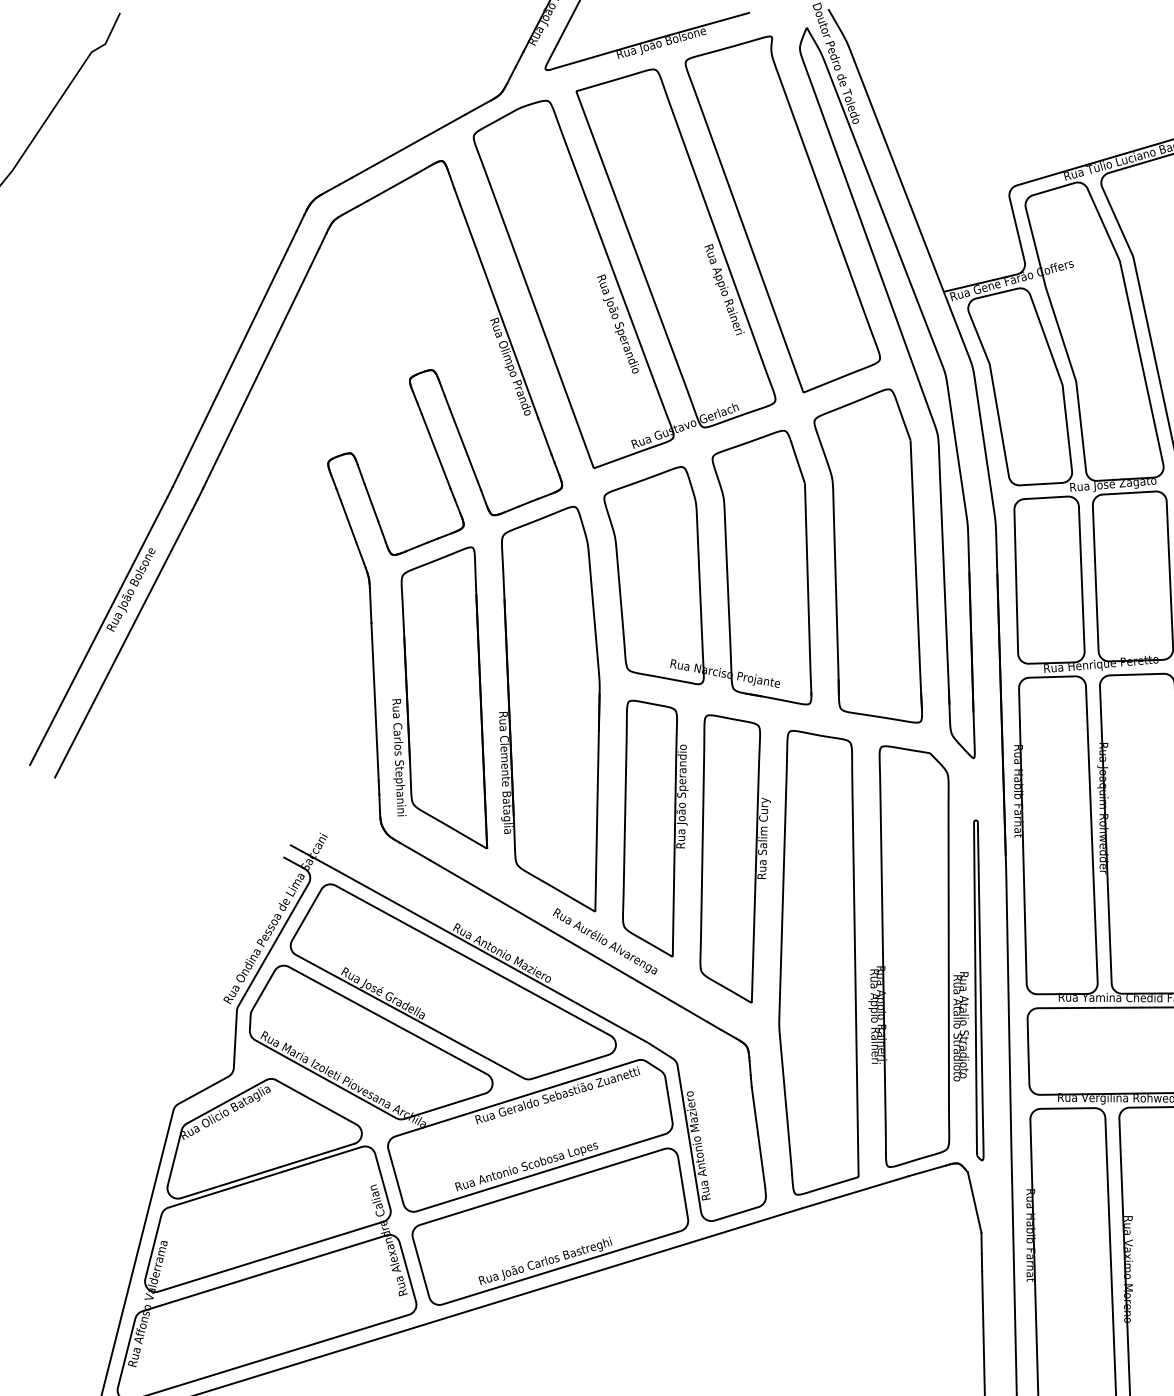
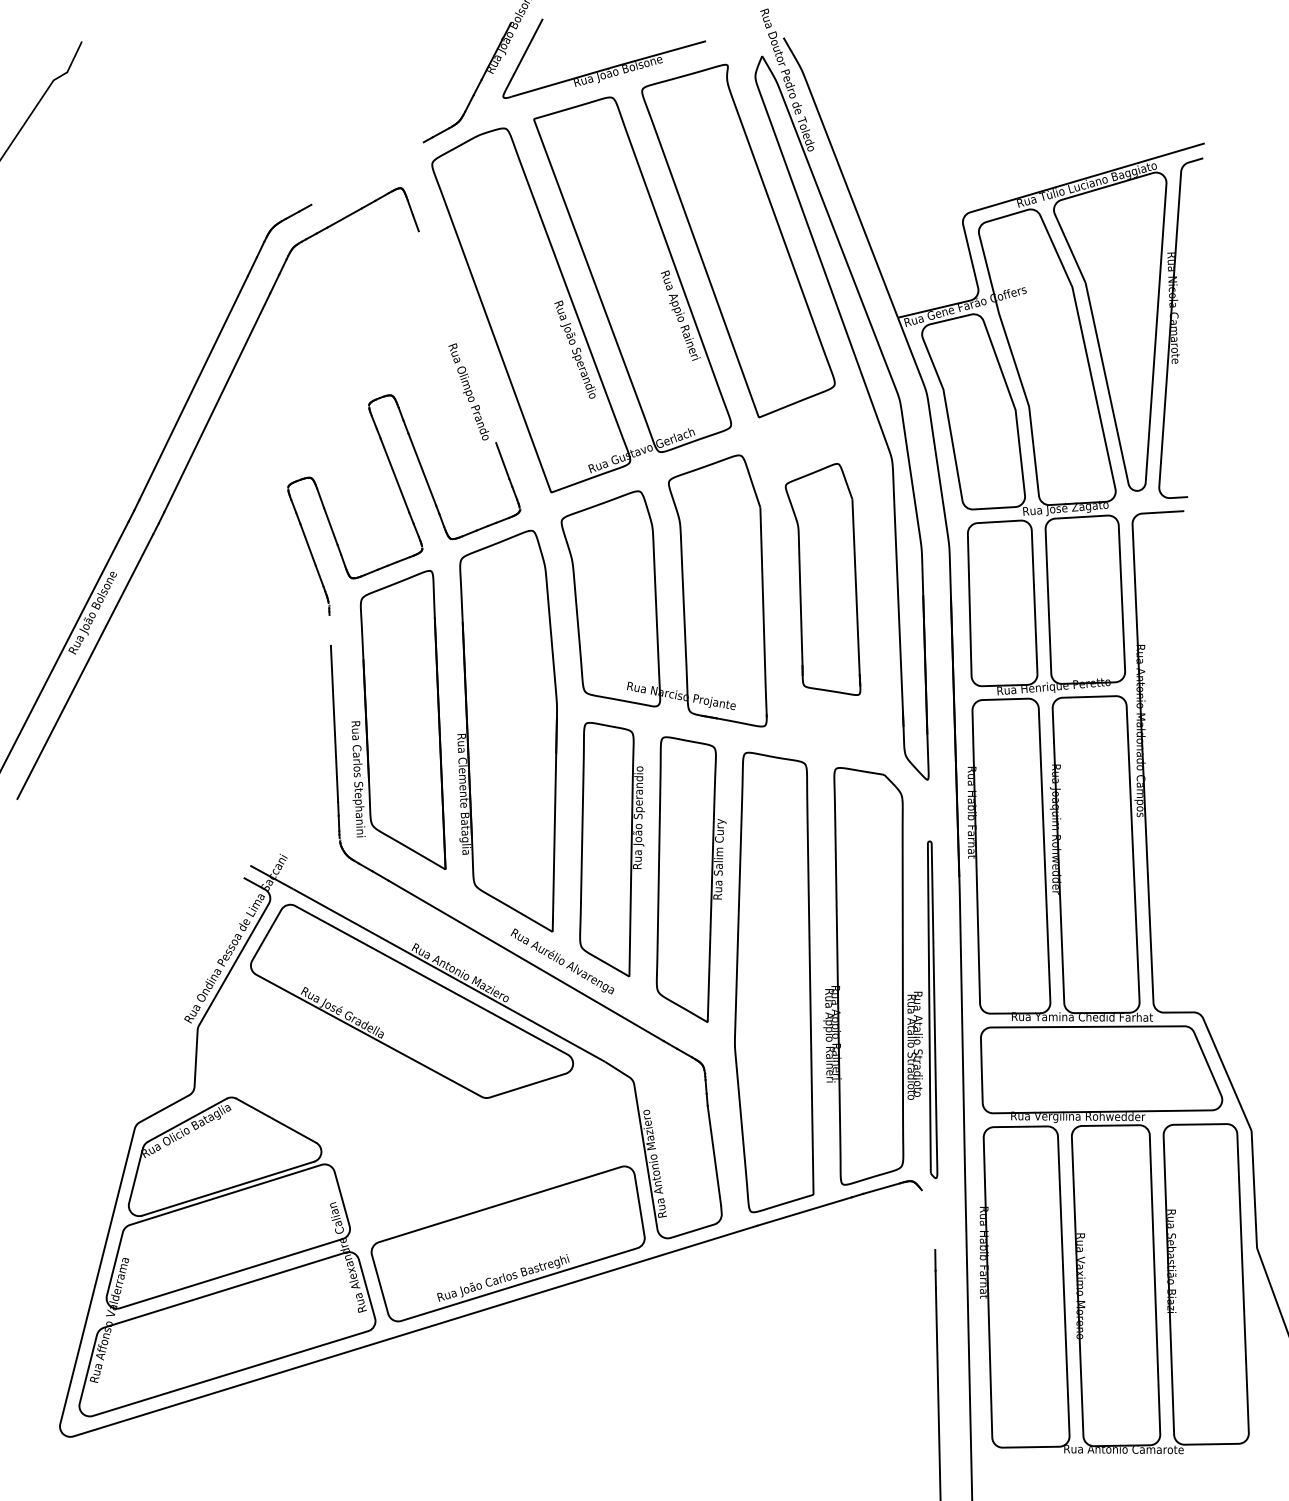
line: (408, 146) -> (367, 173), removed
line: (499, 311) -> (457, 337), removed
part: (867, 556) -> (822, 579), size x0.7
line: (370, 606) -> (329, 629), removed
part: (460, 1089) -> (419, 1107), removed
line: (974, 1202) -> (928, 1219), removed

